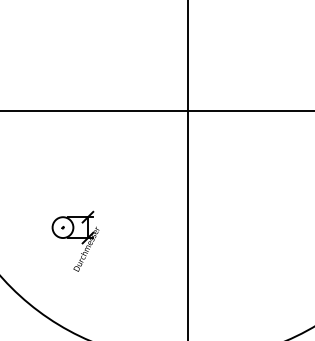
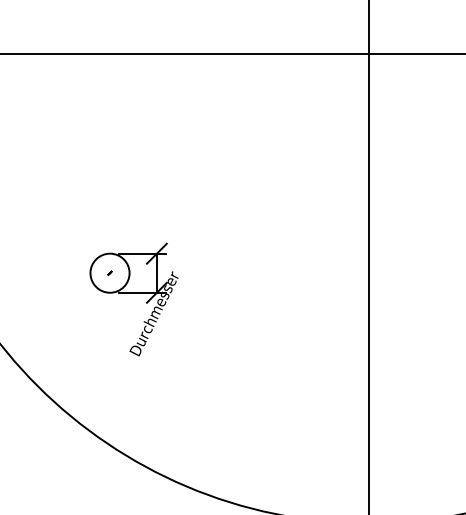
part: (75, 240) -> (133, 297), moved

